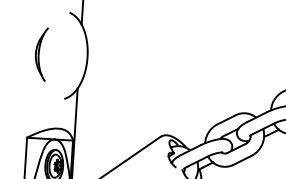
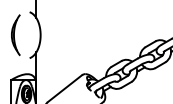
part: (40, 54) -> (15, 35), size x1.43

